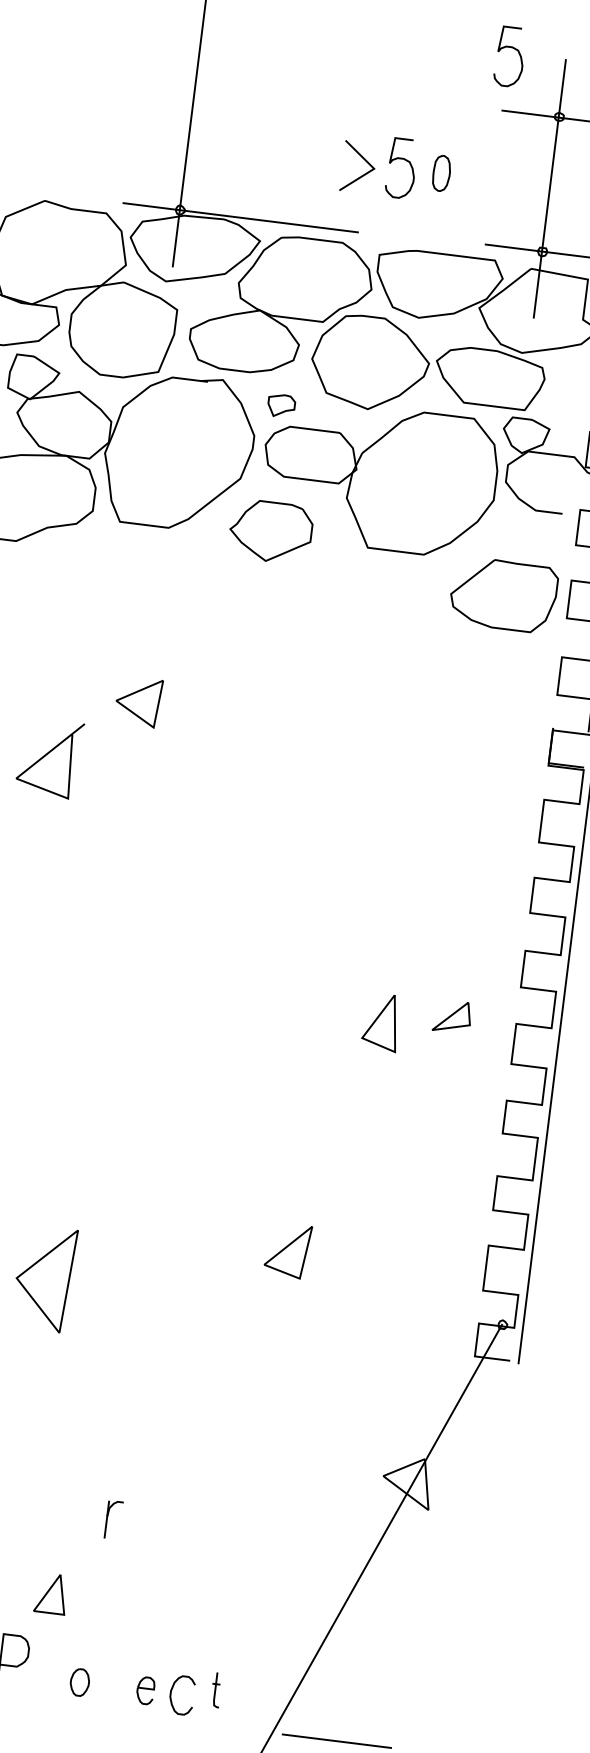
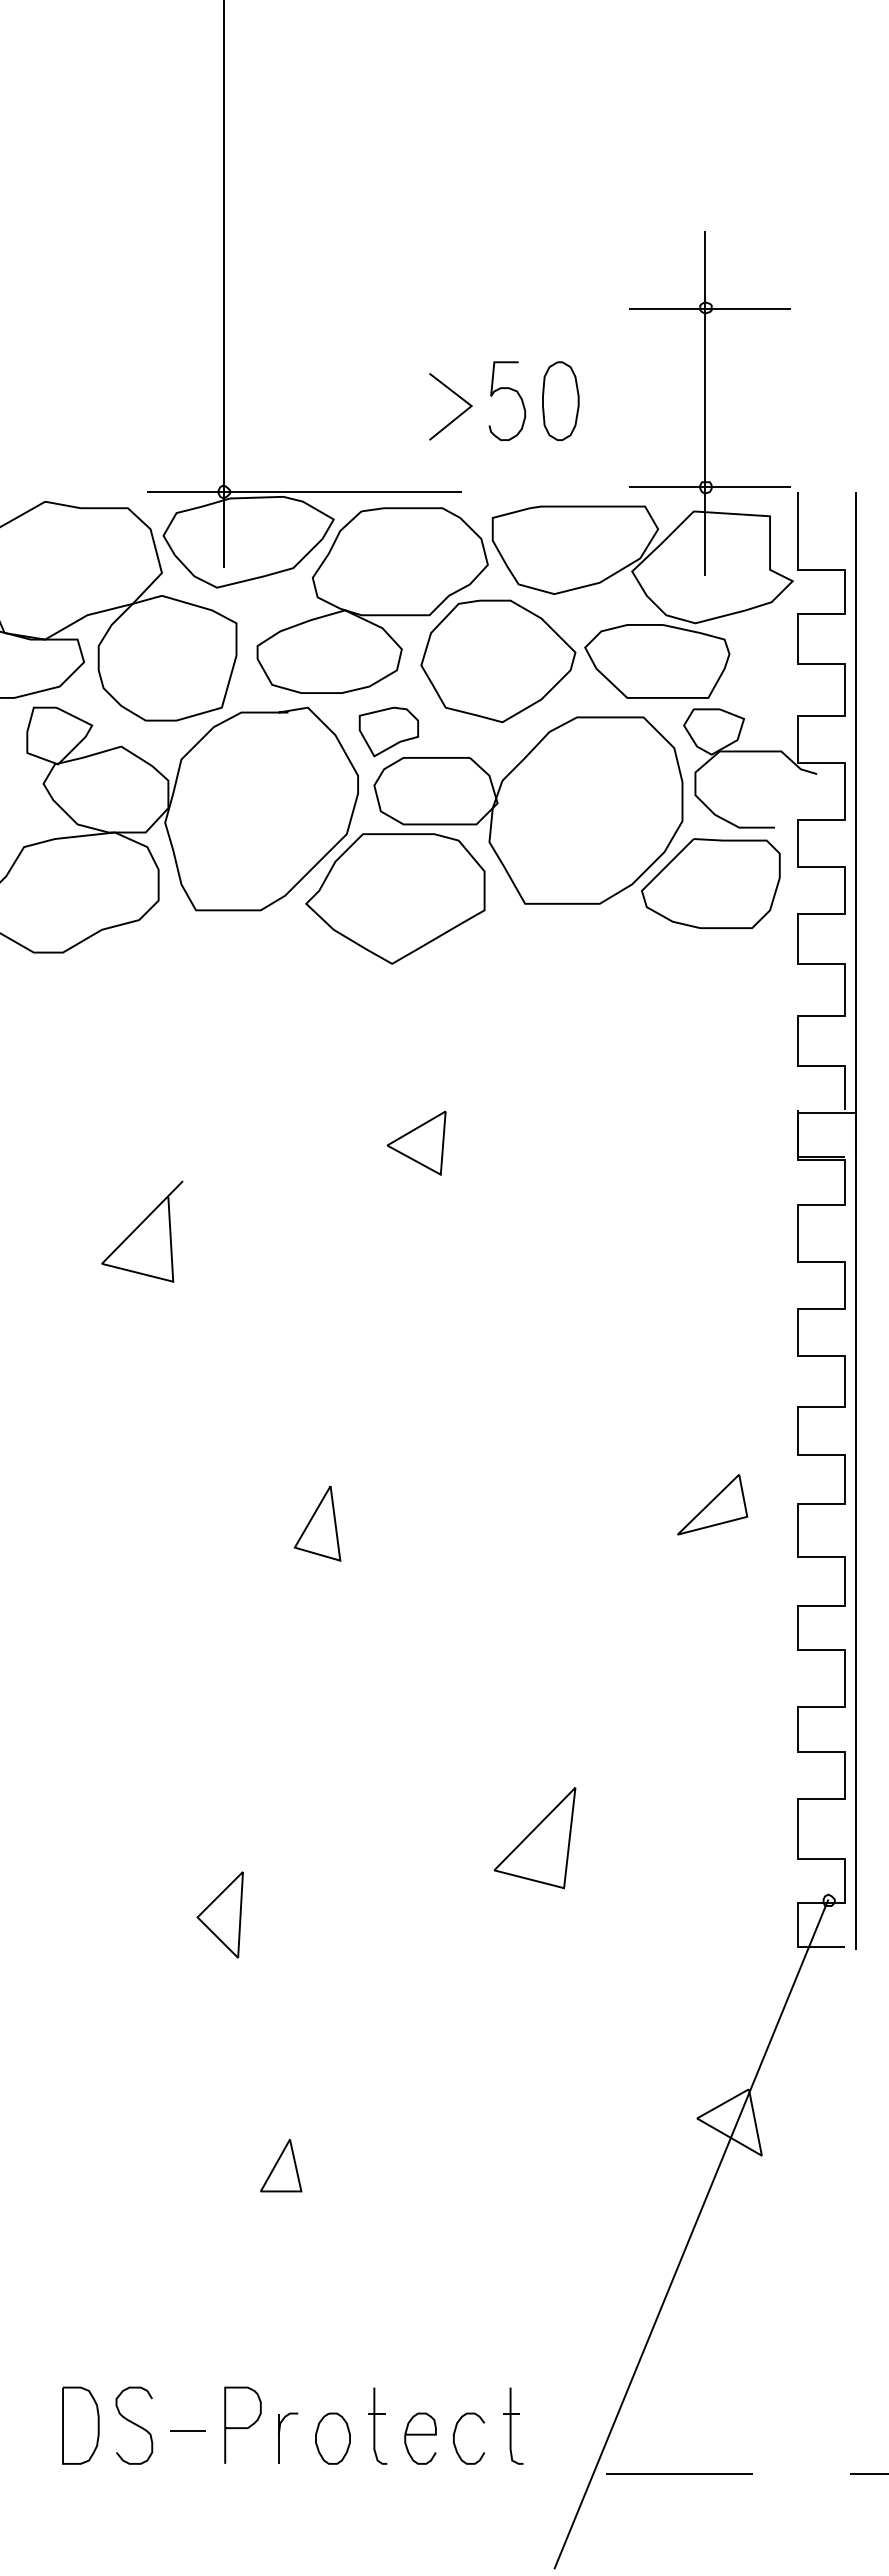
curve: (514, 49) -> (635, 226), removed
part: (441, 172) -> (560, 400), size x1.67
part: (281, 405) -> (388, 731), size x1.67
part: (270, 531) -> (395, 898), size x1.67
part: (503, 594) -> (710, 883), moved
part: (138, 701) -> (416, 1143), moved
part: (452, 1016) -> (712, 1504), size x1.43
part: (381, 1022) -> (317, 1523), moved
part: (287, 1250) -> (534, 1838), size x1.43
part: (43, 1278) -> (219, 1914), size x0.62
part: (107, 1518) -> (279, 2437), moved
part: (51, 1593) -> (281, 2165), moved
part: (114, 1676) -> (377, 2425), added
part: (79, 1682) -> (332, 2438), size x1.43
part: (216, 1689) -> (513, 2425), size x1.67
part: (145, 1690) -> (420, 2438), size x1.43

